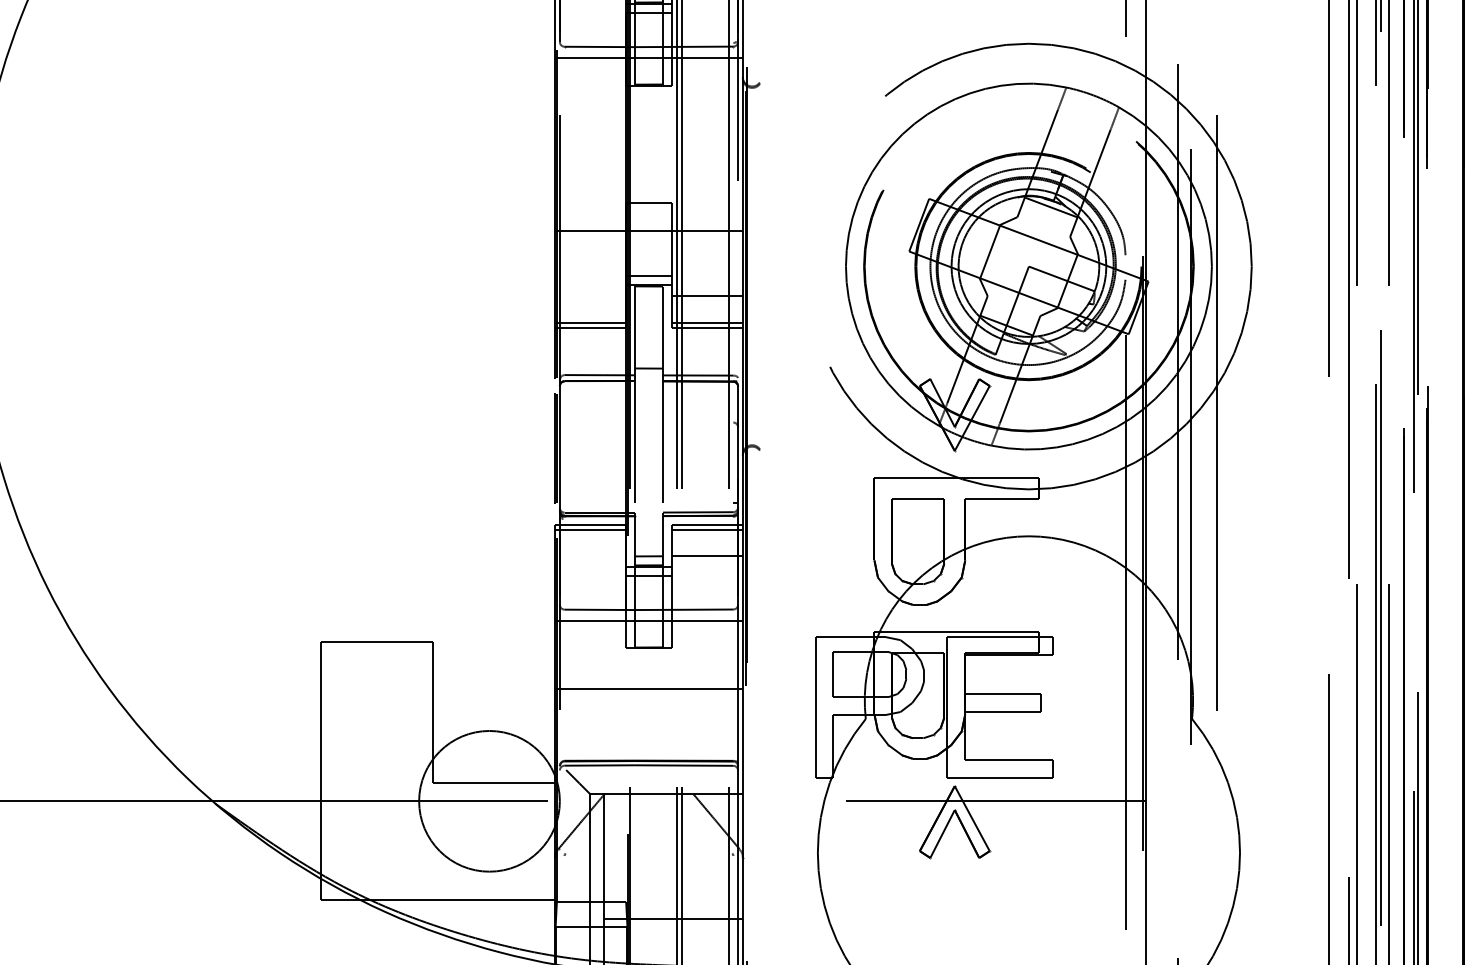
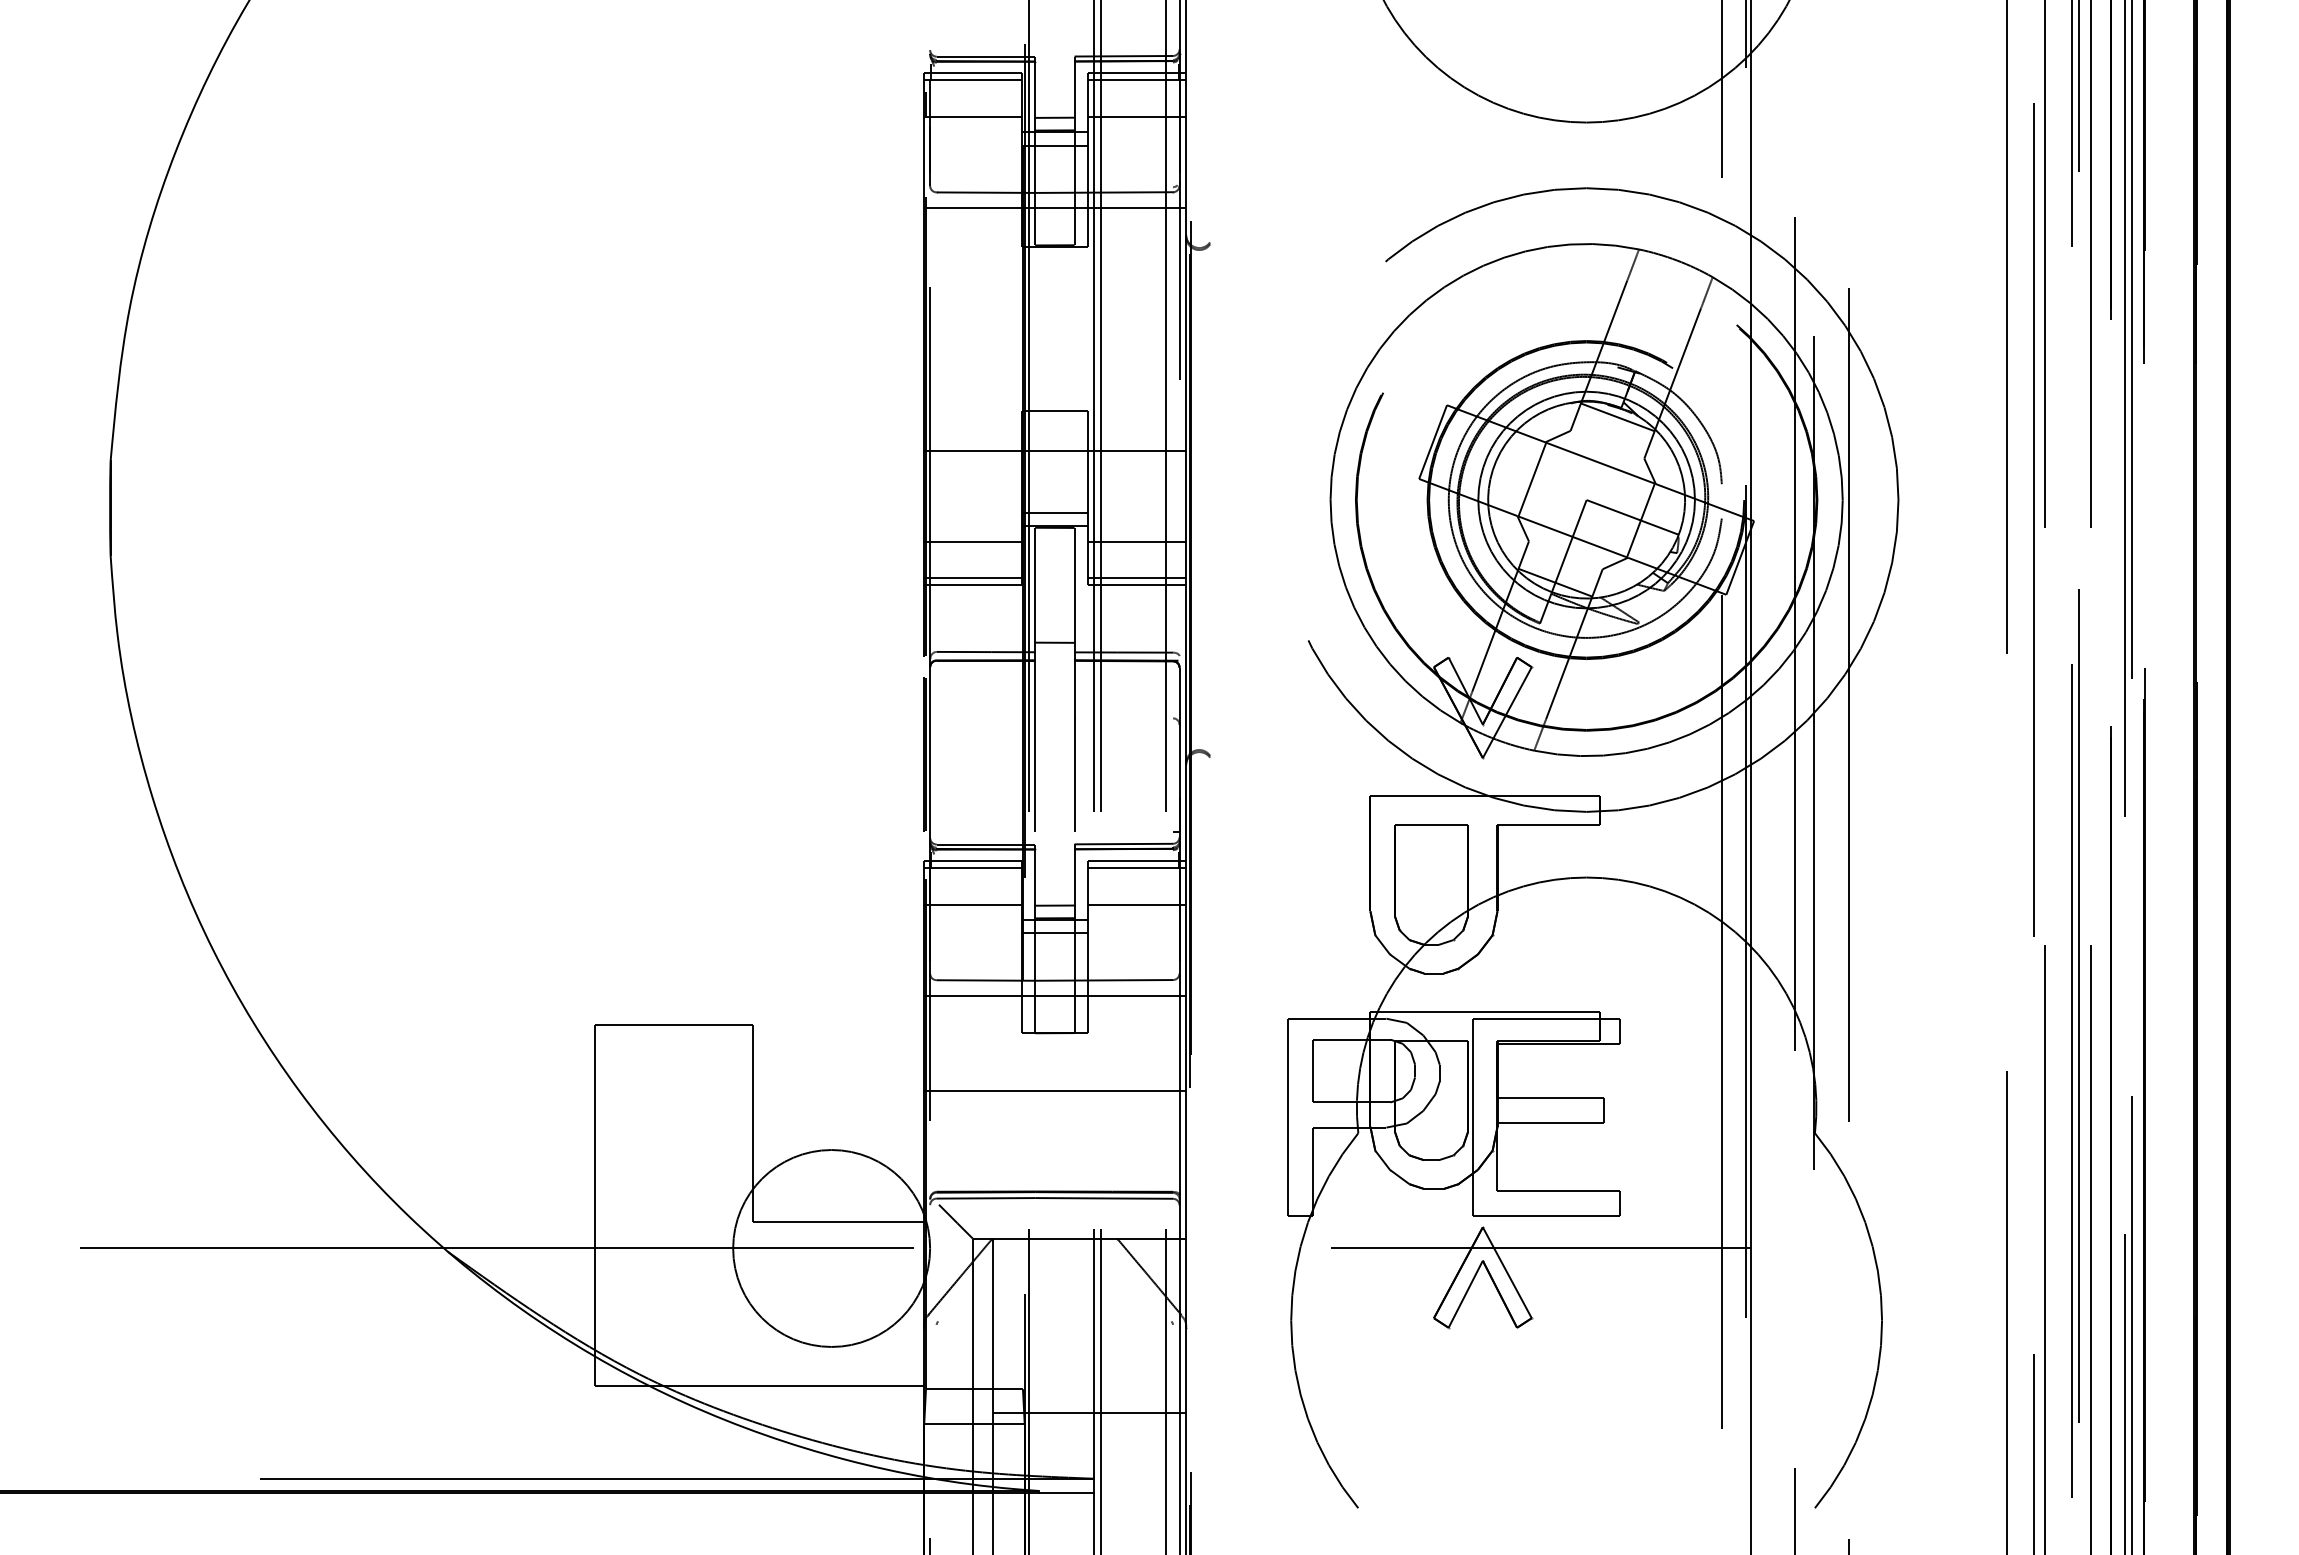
line: (590, 296) -> (972, 541), added
line: (590, 555) -> (972, 904), added

